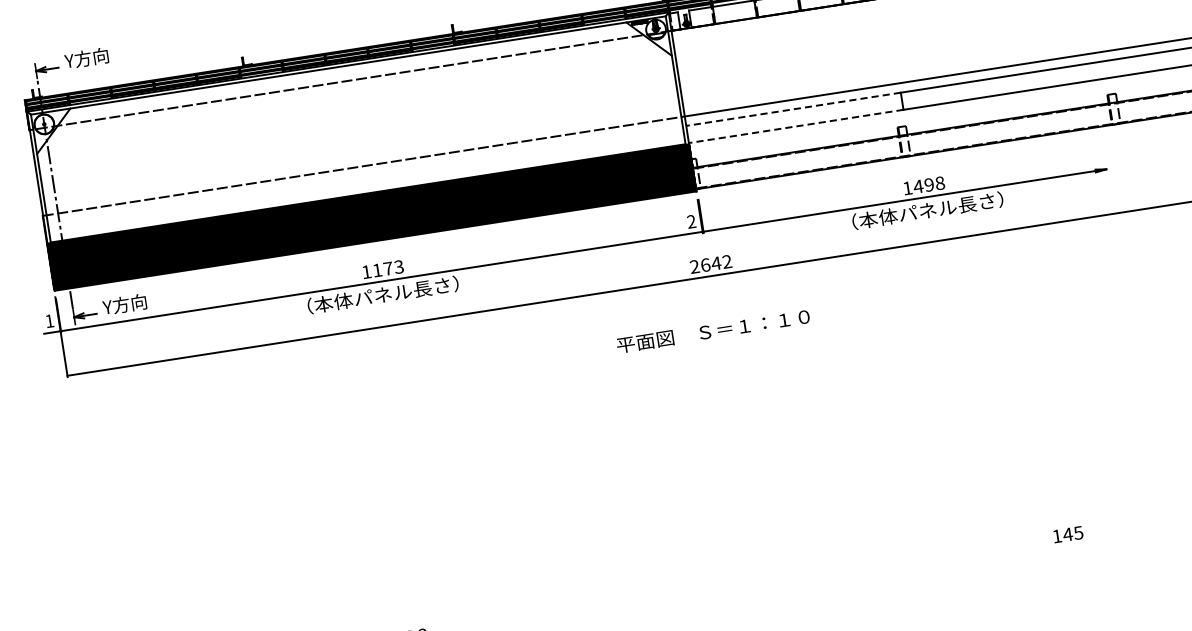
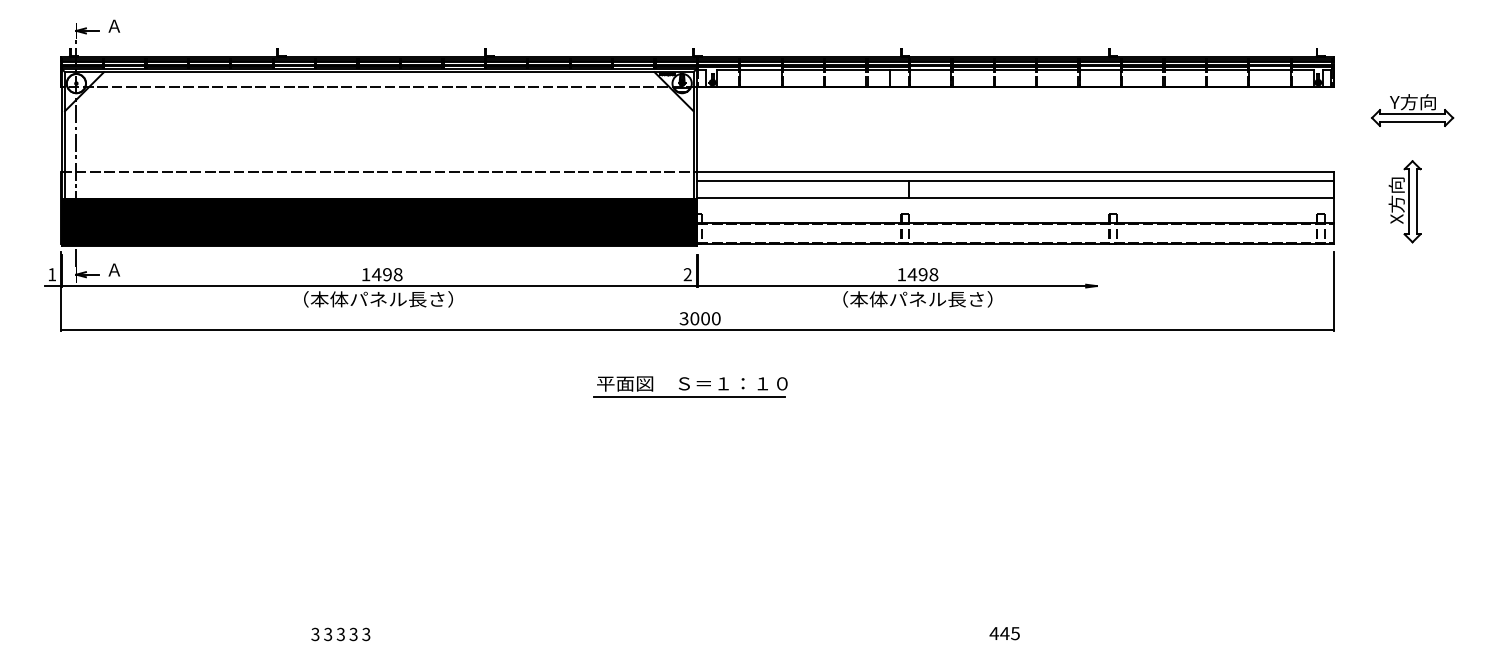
text: (86, 57) -> (127, 25), Y方向 -> Ａ
line: (792, 109) -> (802, 181), dashed -> solid
line: (795, 126) -> (802, 198), dashed -> solid
text: (710, 264) -> (699, 318), 2642 -> 3000
text: (388, 268) -> (387, 274), 1173 -> 1498
text: (123, 304) -> (126, 269), Y方向 -> Ａ
line: (712, 344) -> (689, 396), added
text: (1056, 536) -> (993, 633), 145 -> 445

